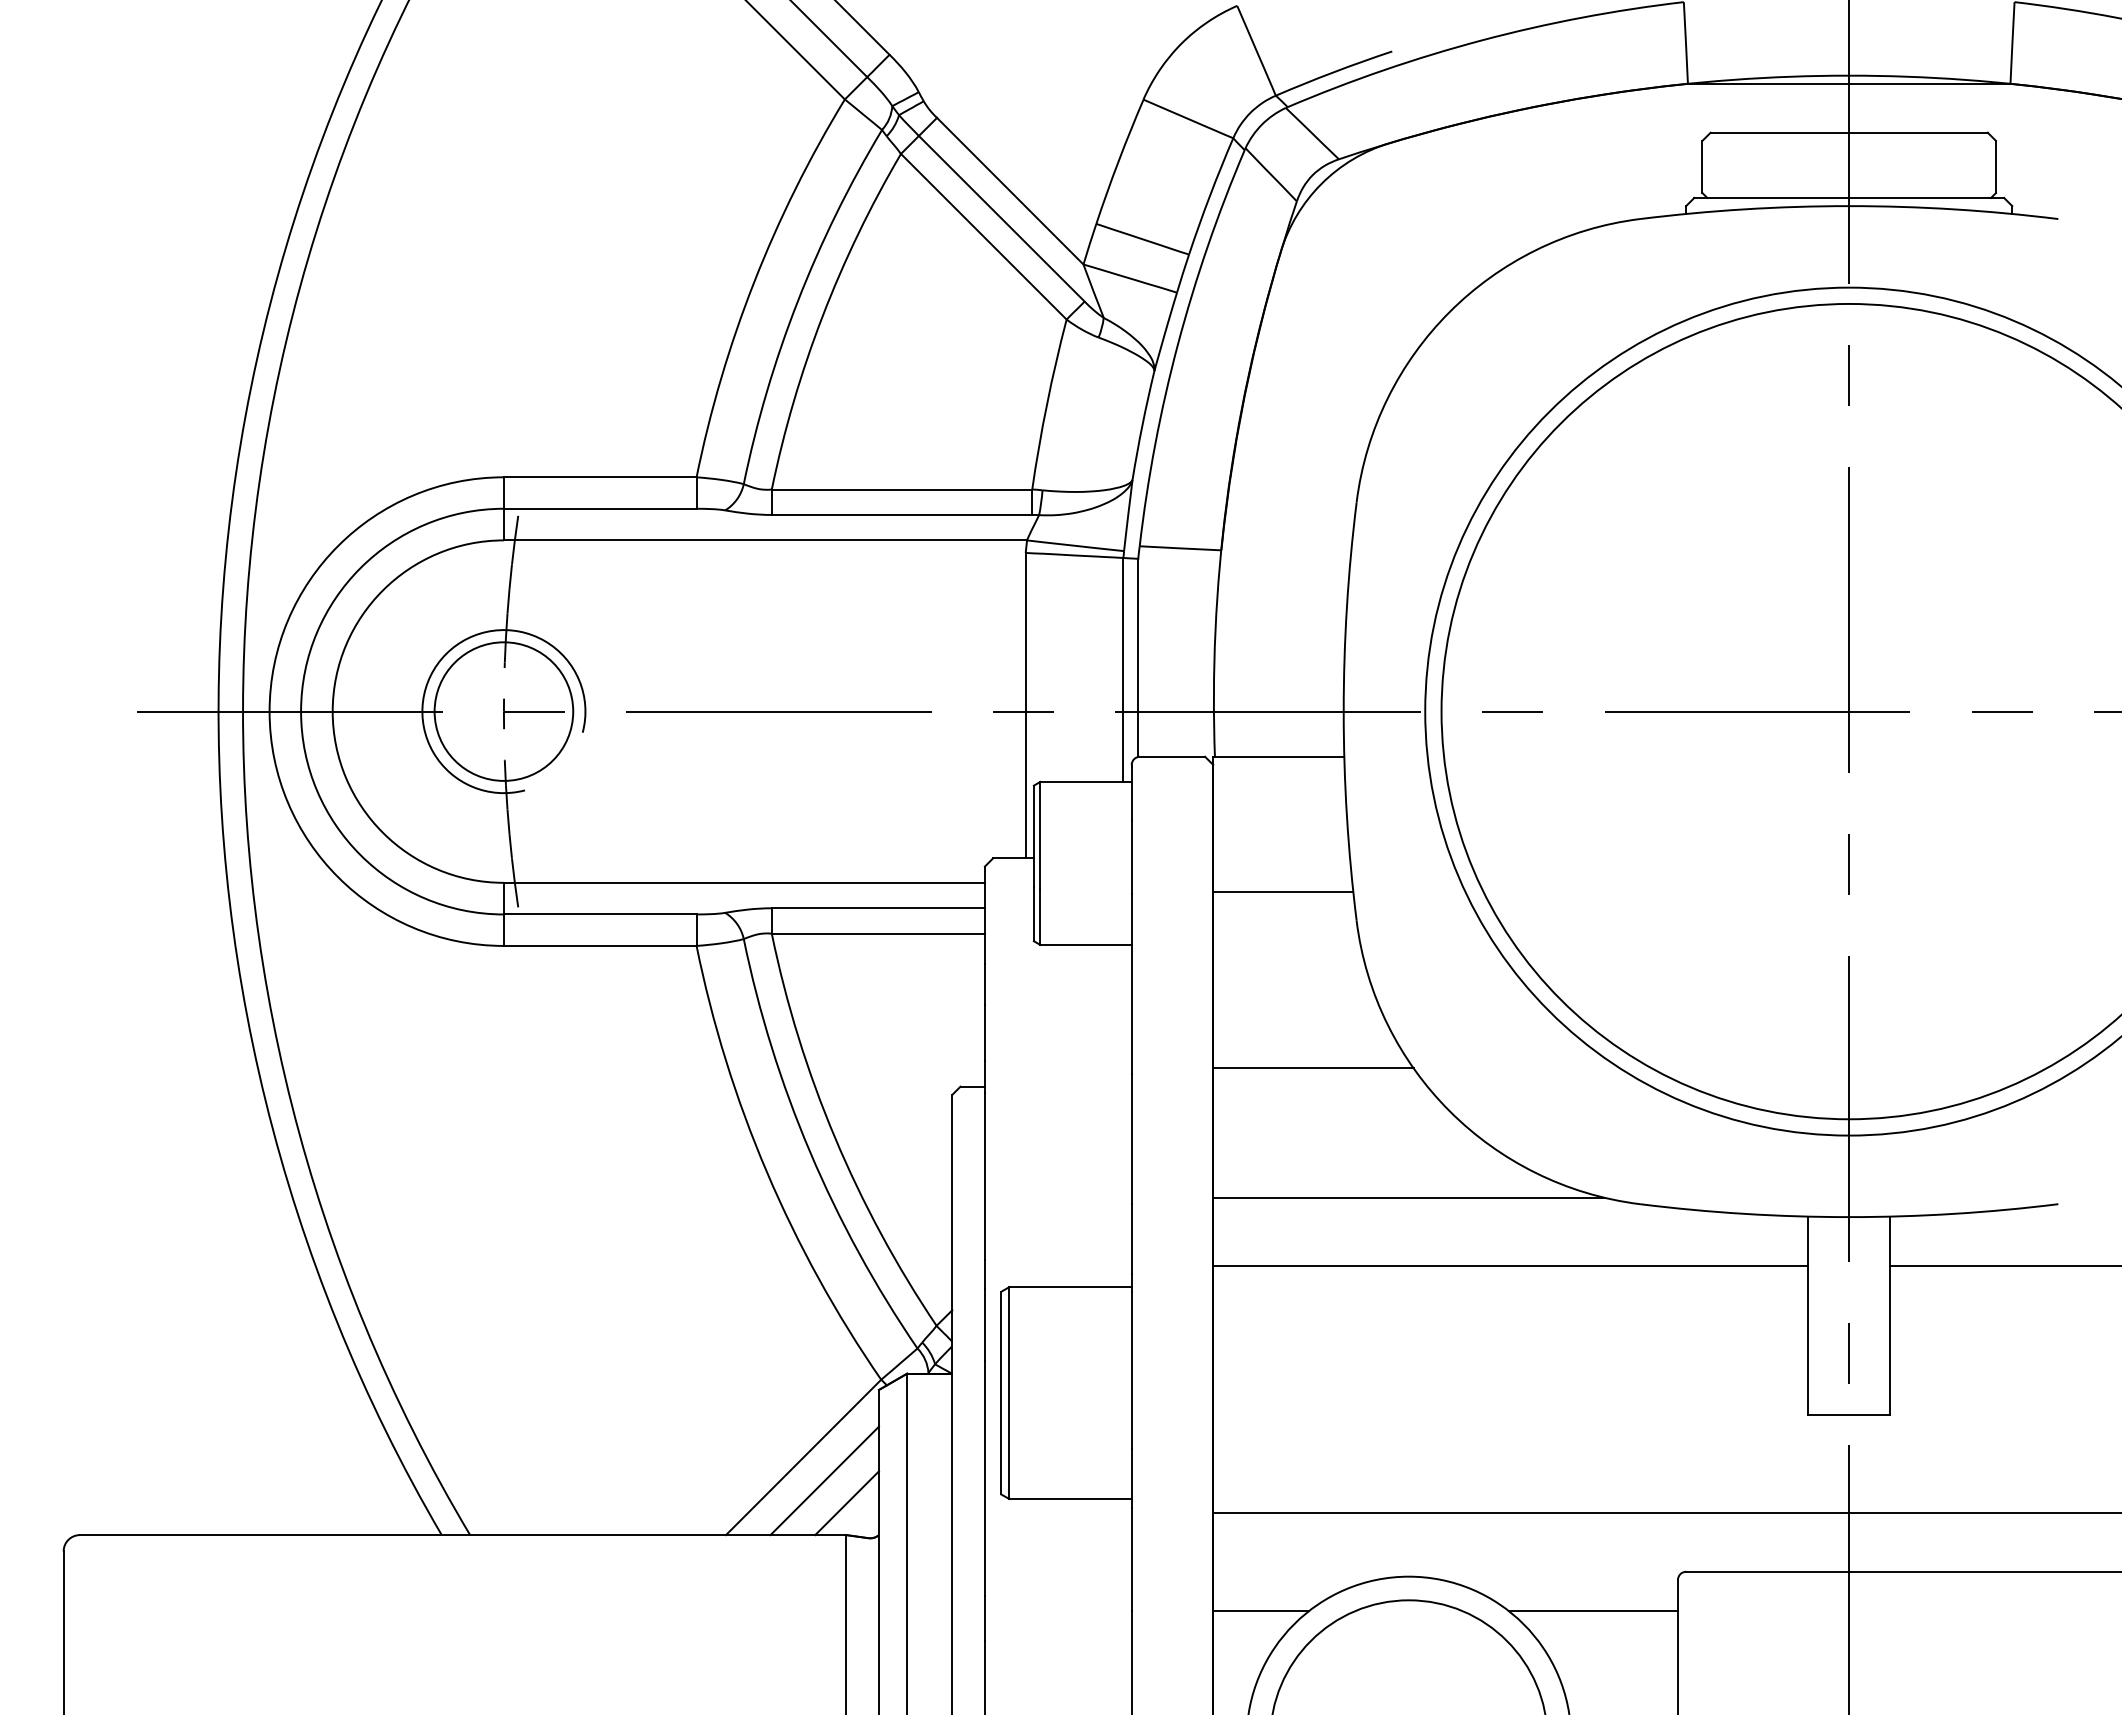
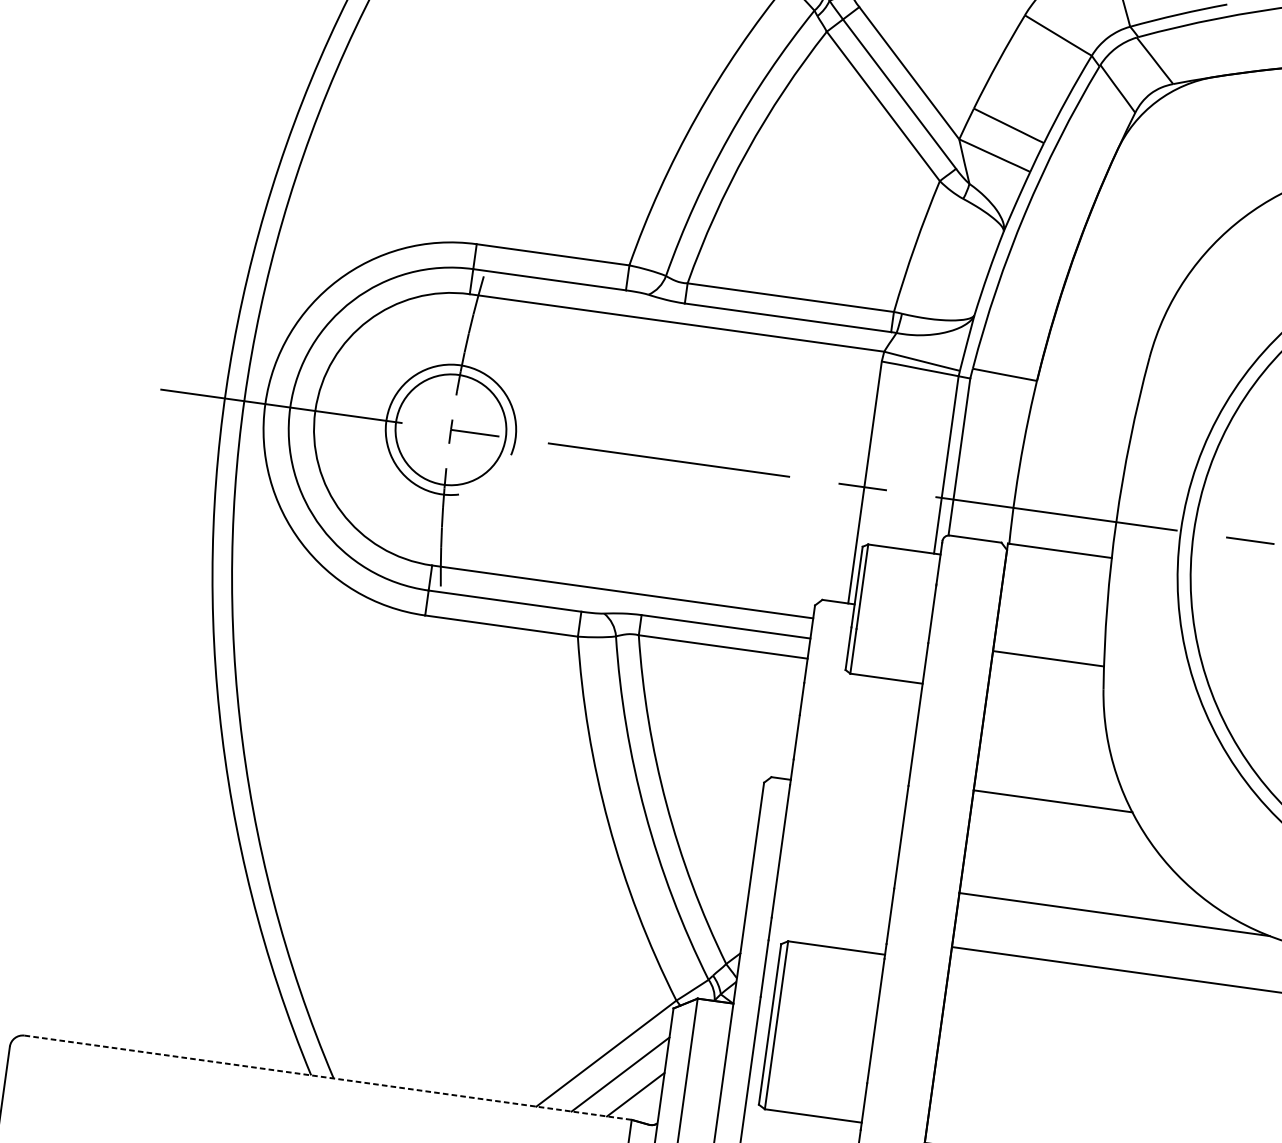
line: (463, 1535) -> (328, 1078), solid -> dashed

